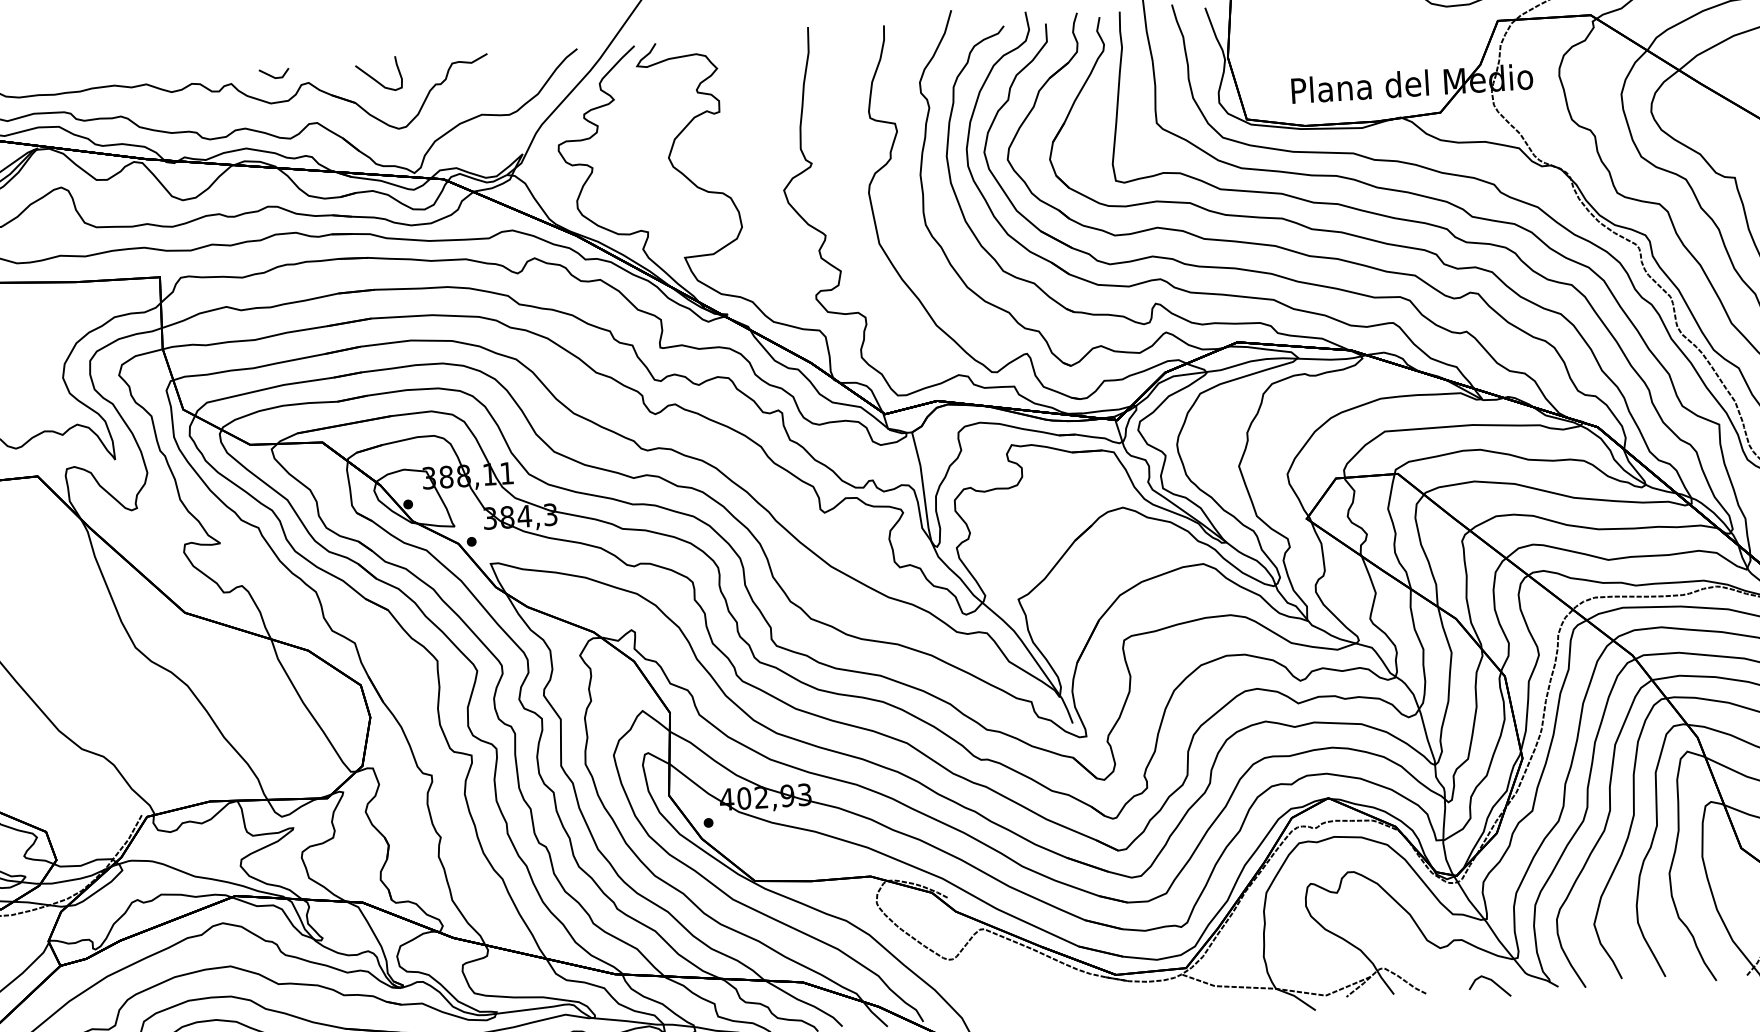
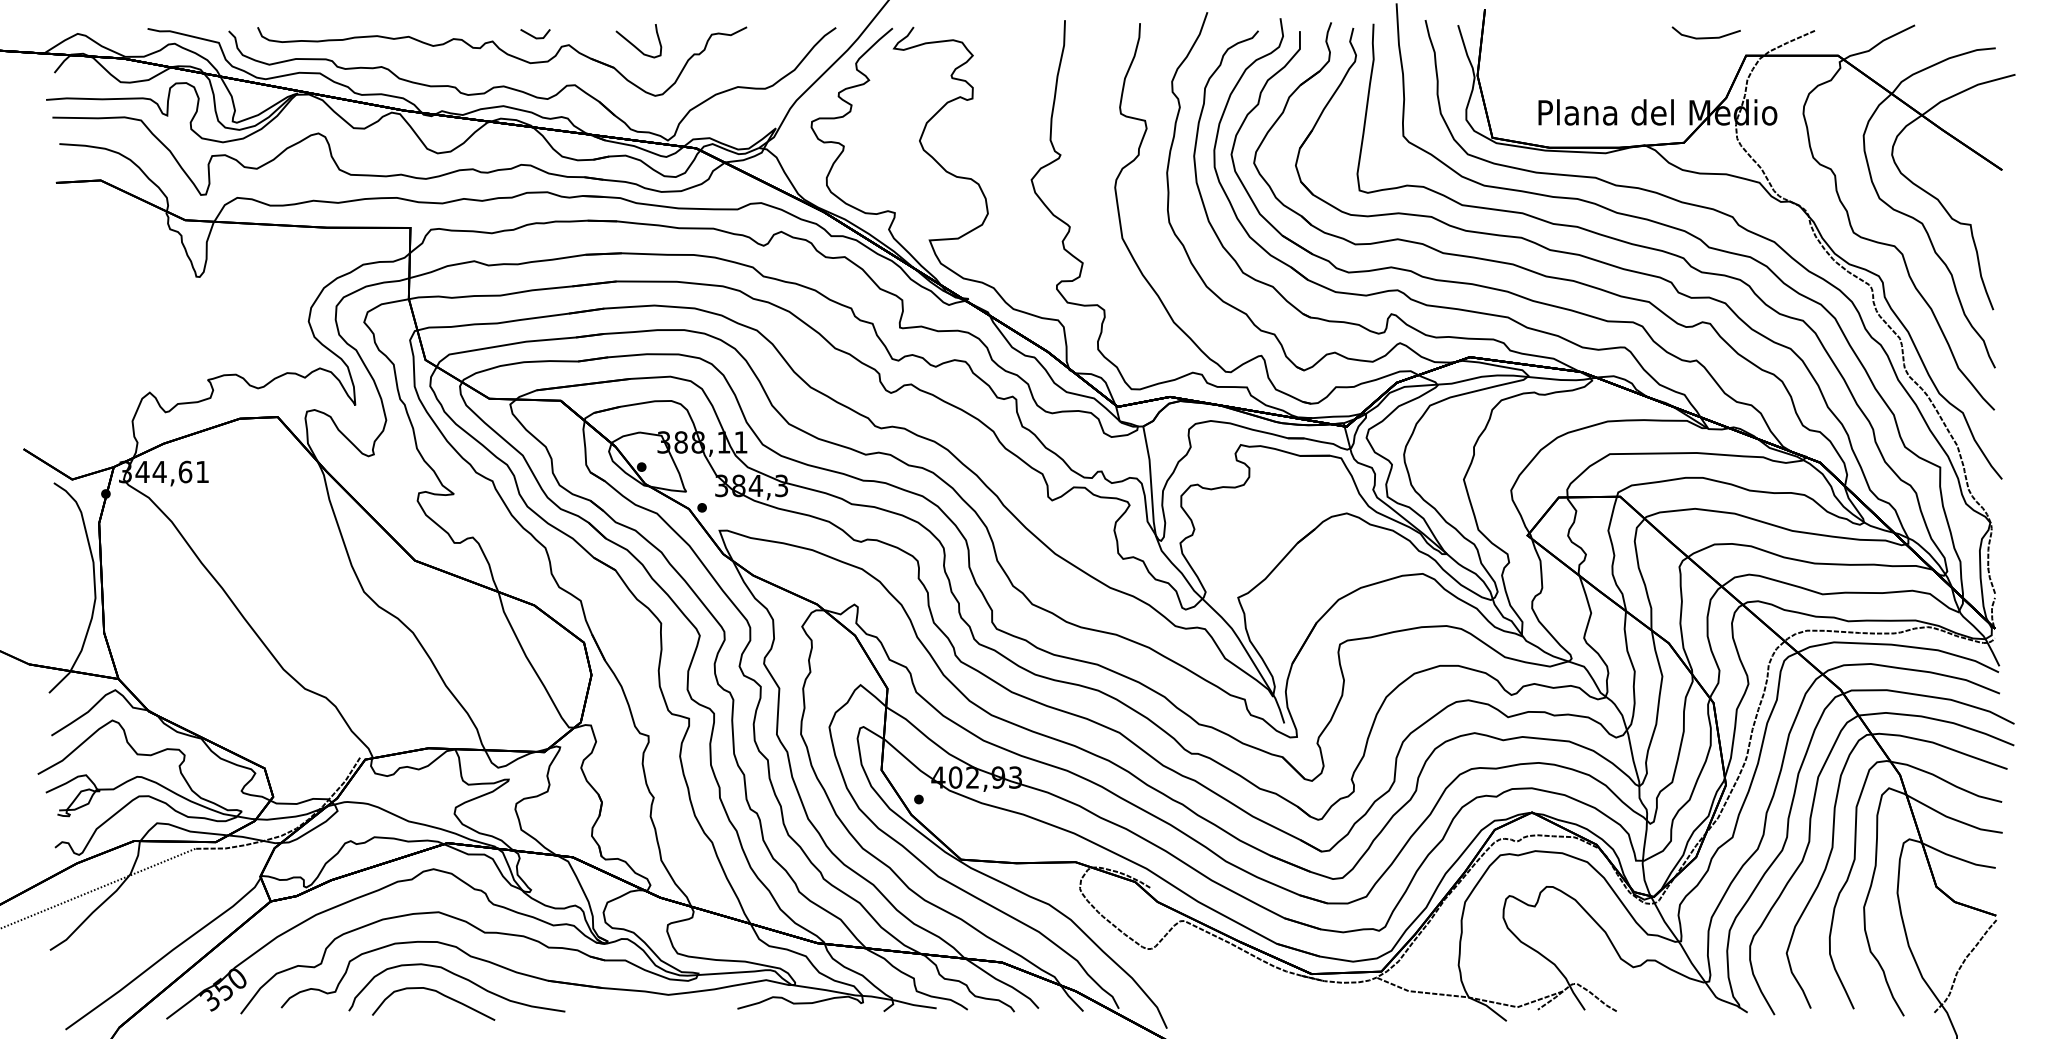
line: (1492, 981) -> (1682, 1003), removed

